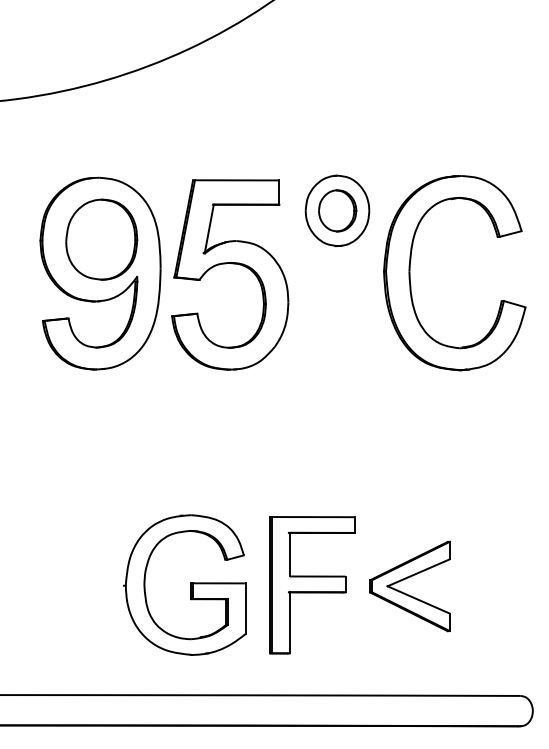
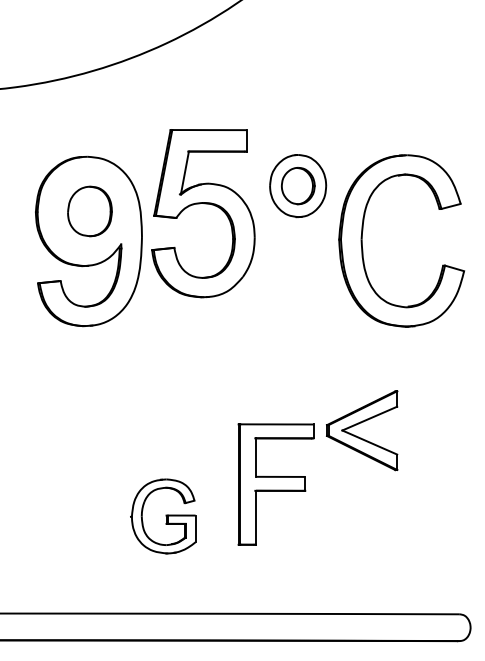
part: (101, 239) -> (89, 211), size x0.7
part: (231, 264) -> (204, 204), moved
part: (407, 579) -> (359, 424), moved
part: (183, 585) -> (162, 516), size x0.6
part: (311, 585) -> (275, 484), moved

